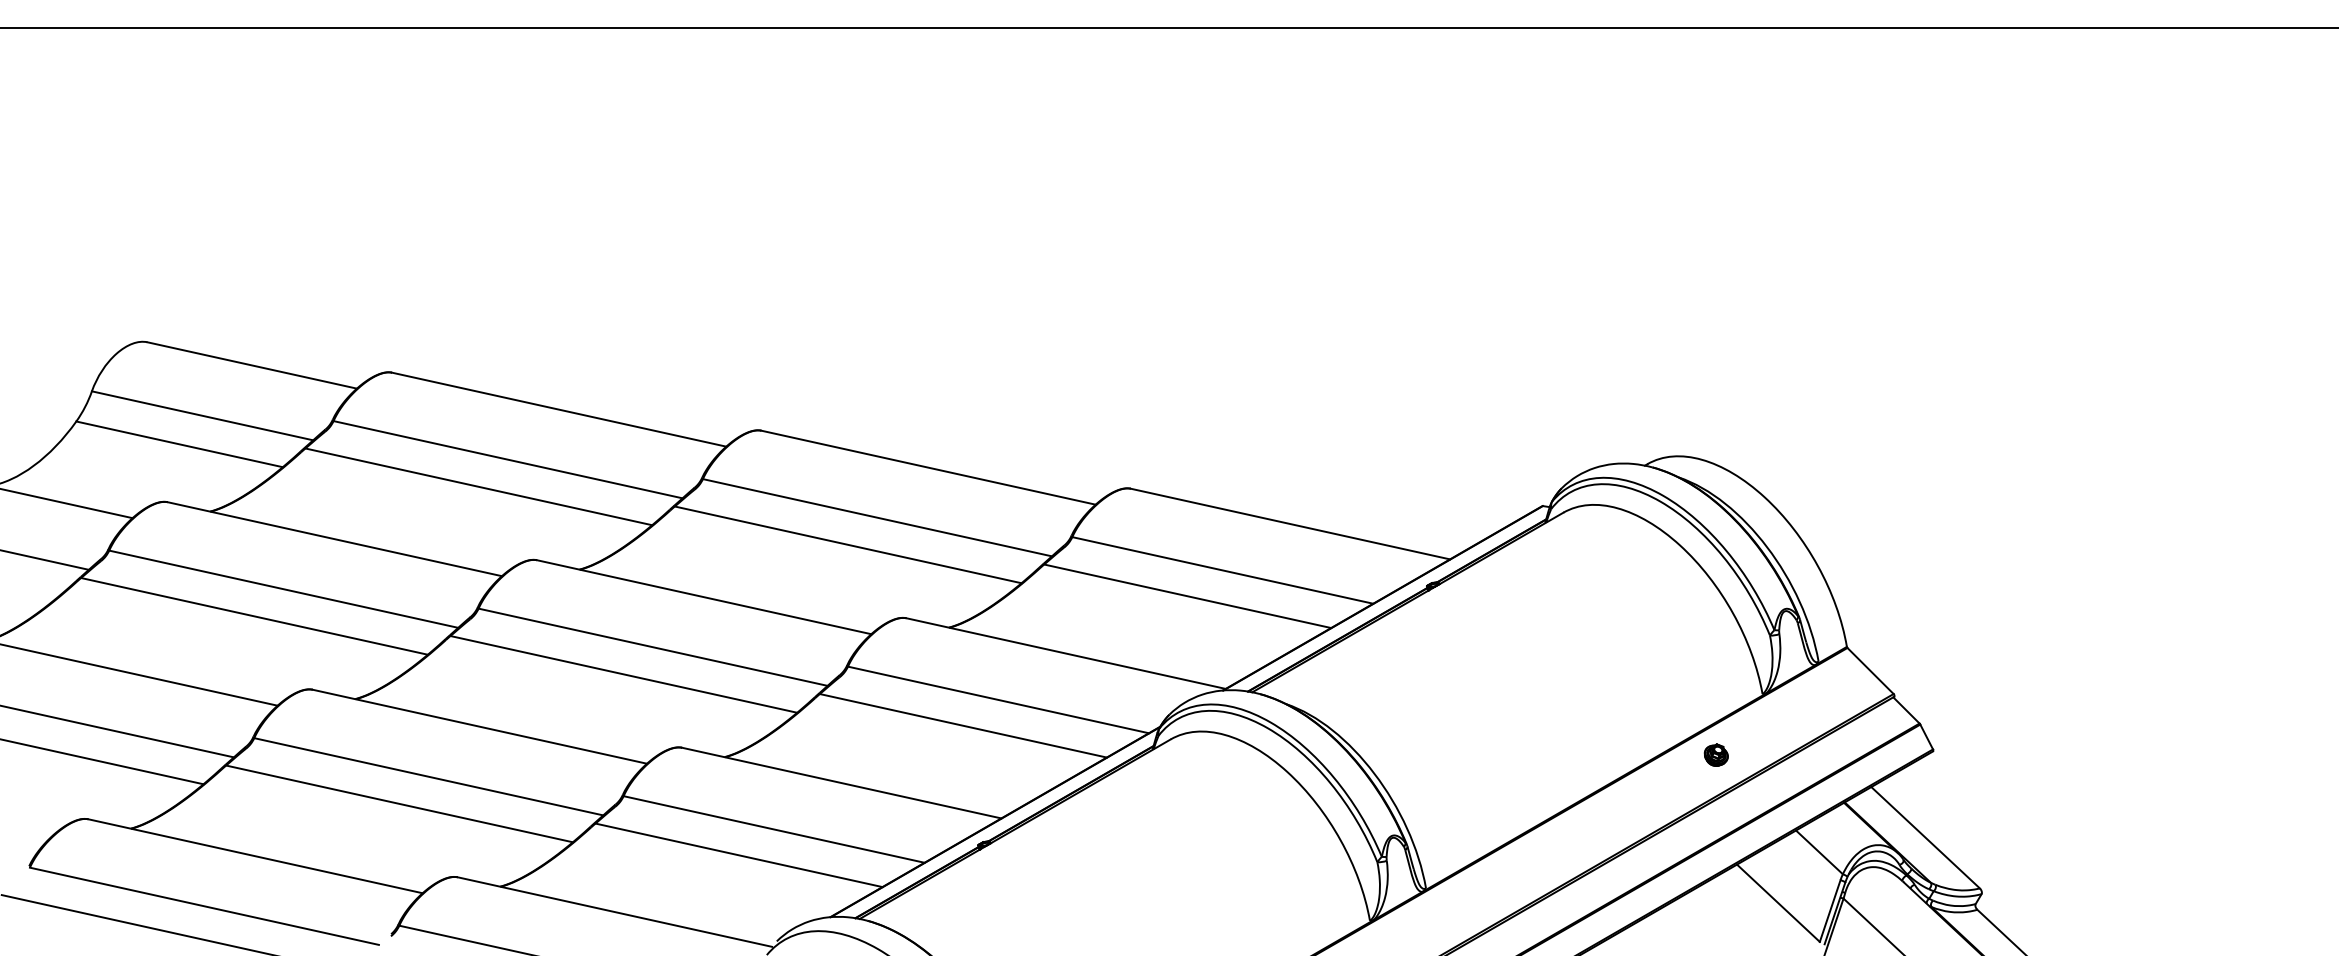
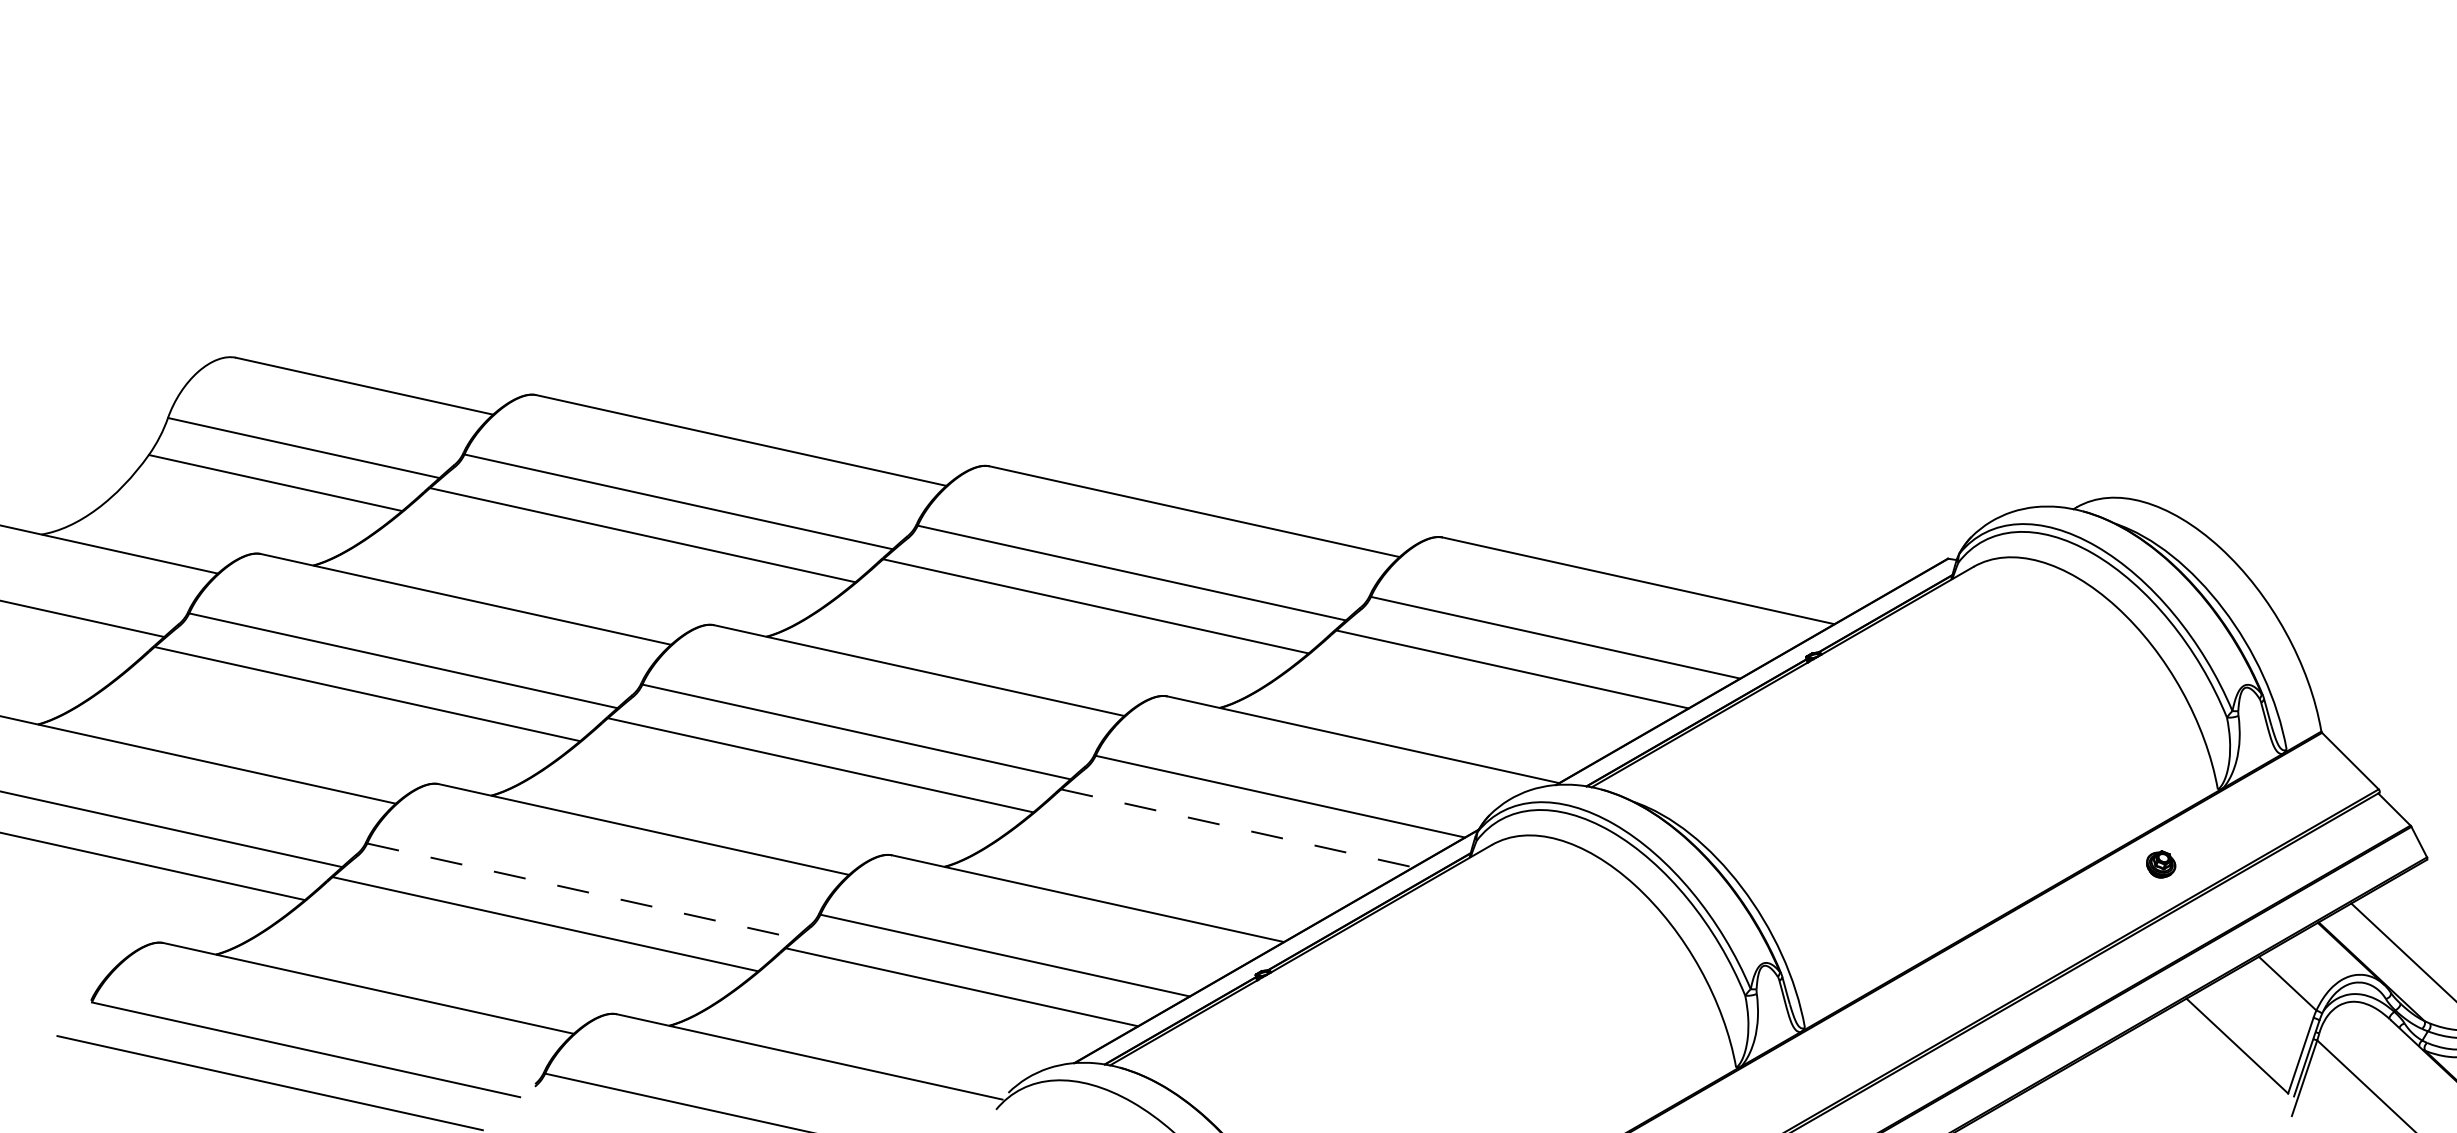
line: (963, 725) -> (1237, 827), solid -> dashed
line: (428, 776) -> (580, 890), solid -> dashed

